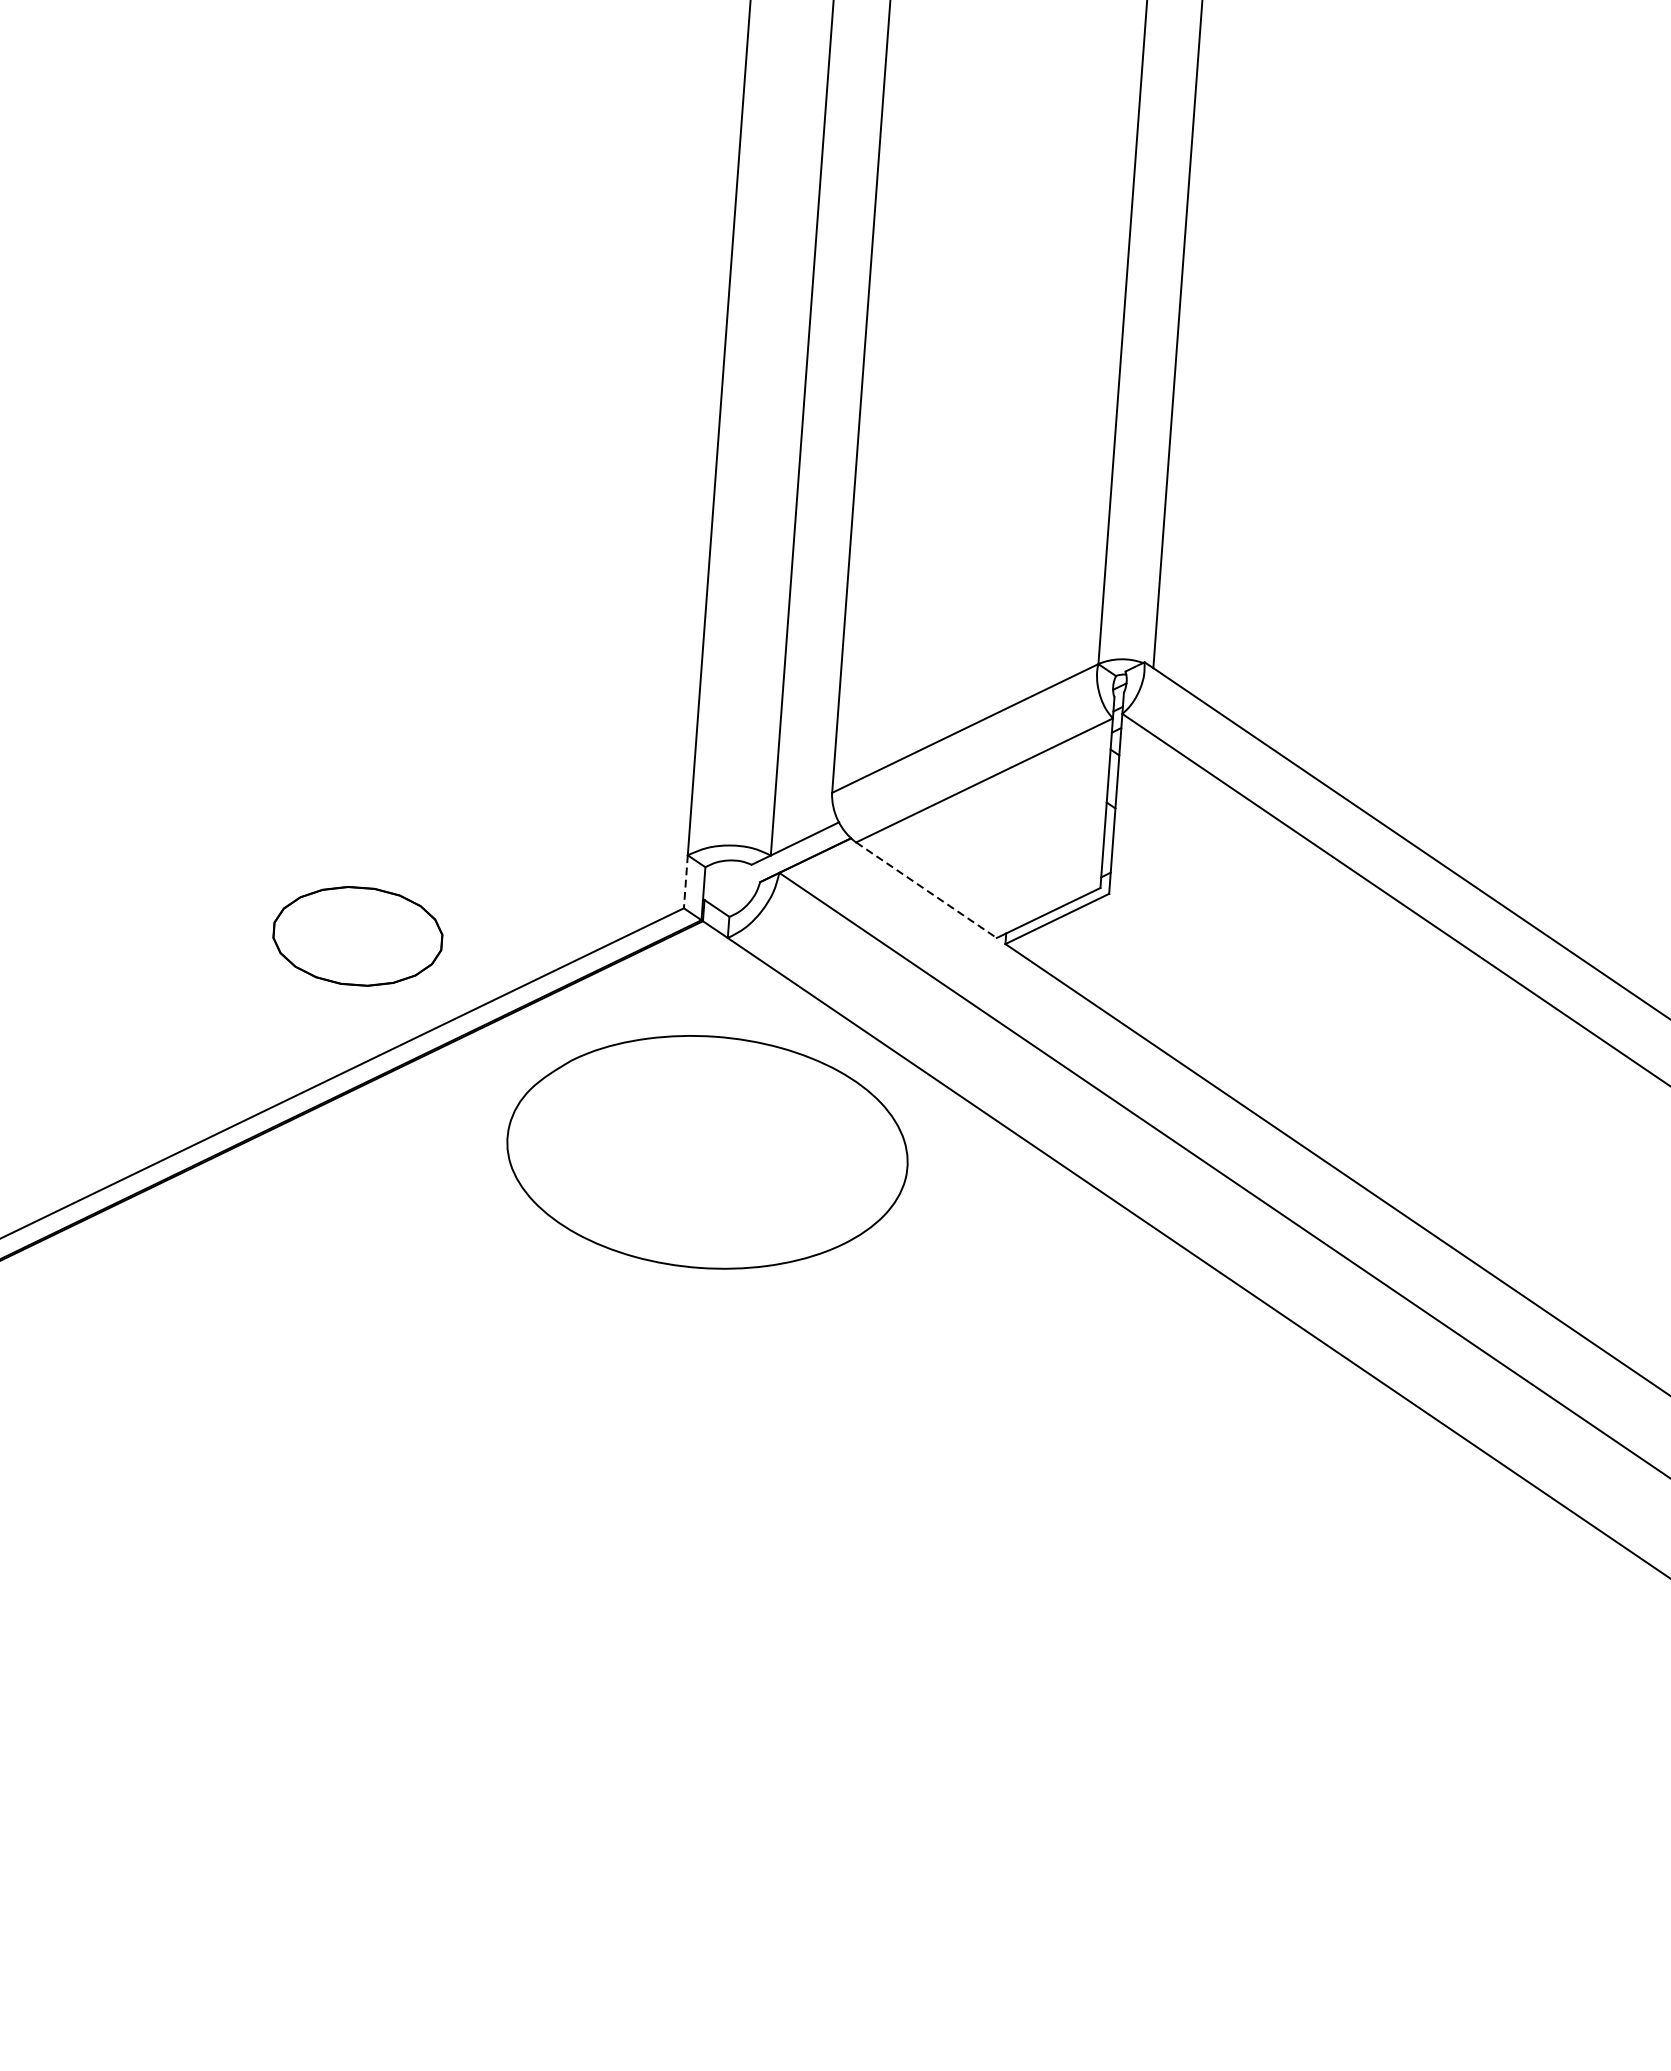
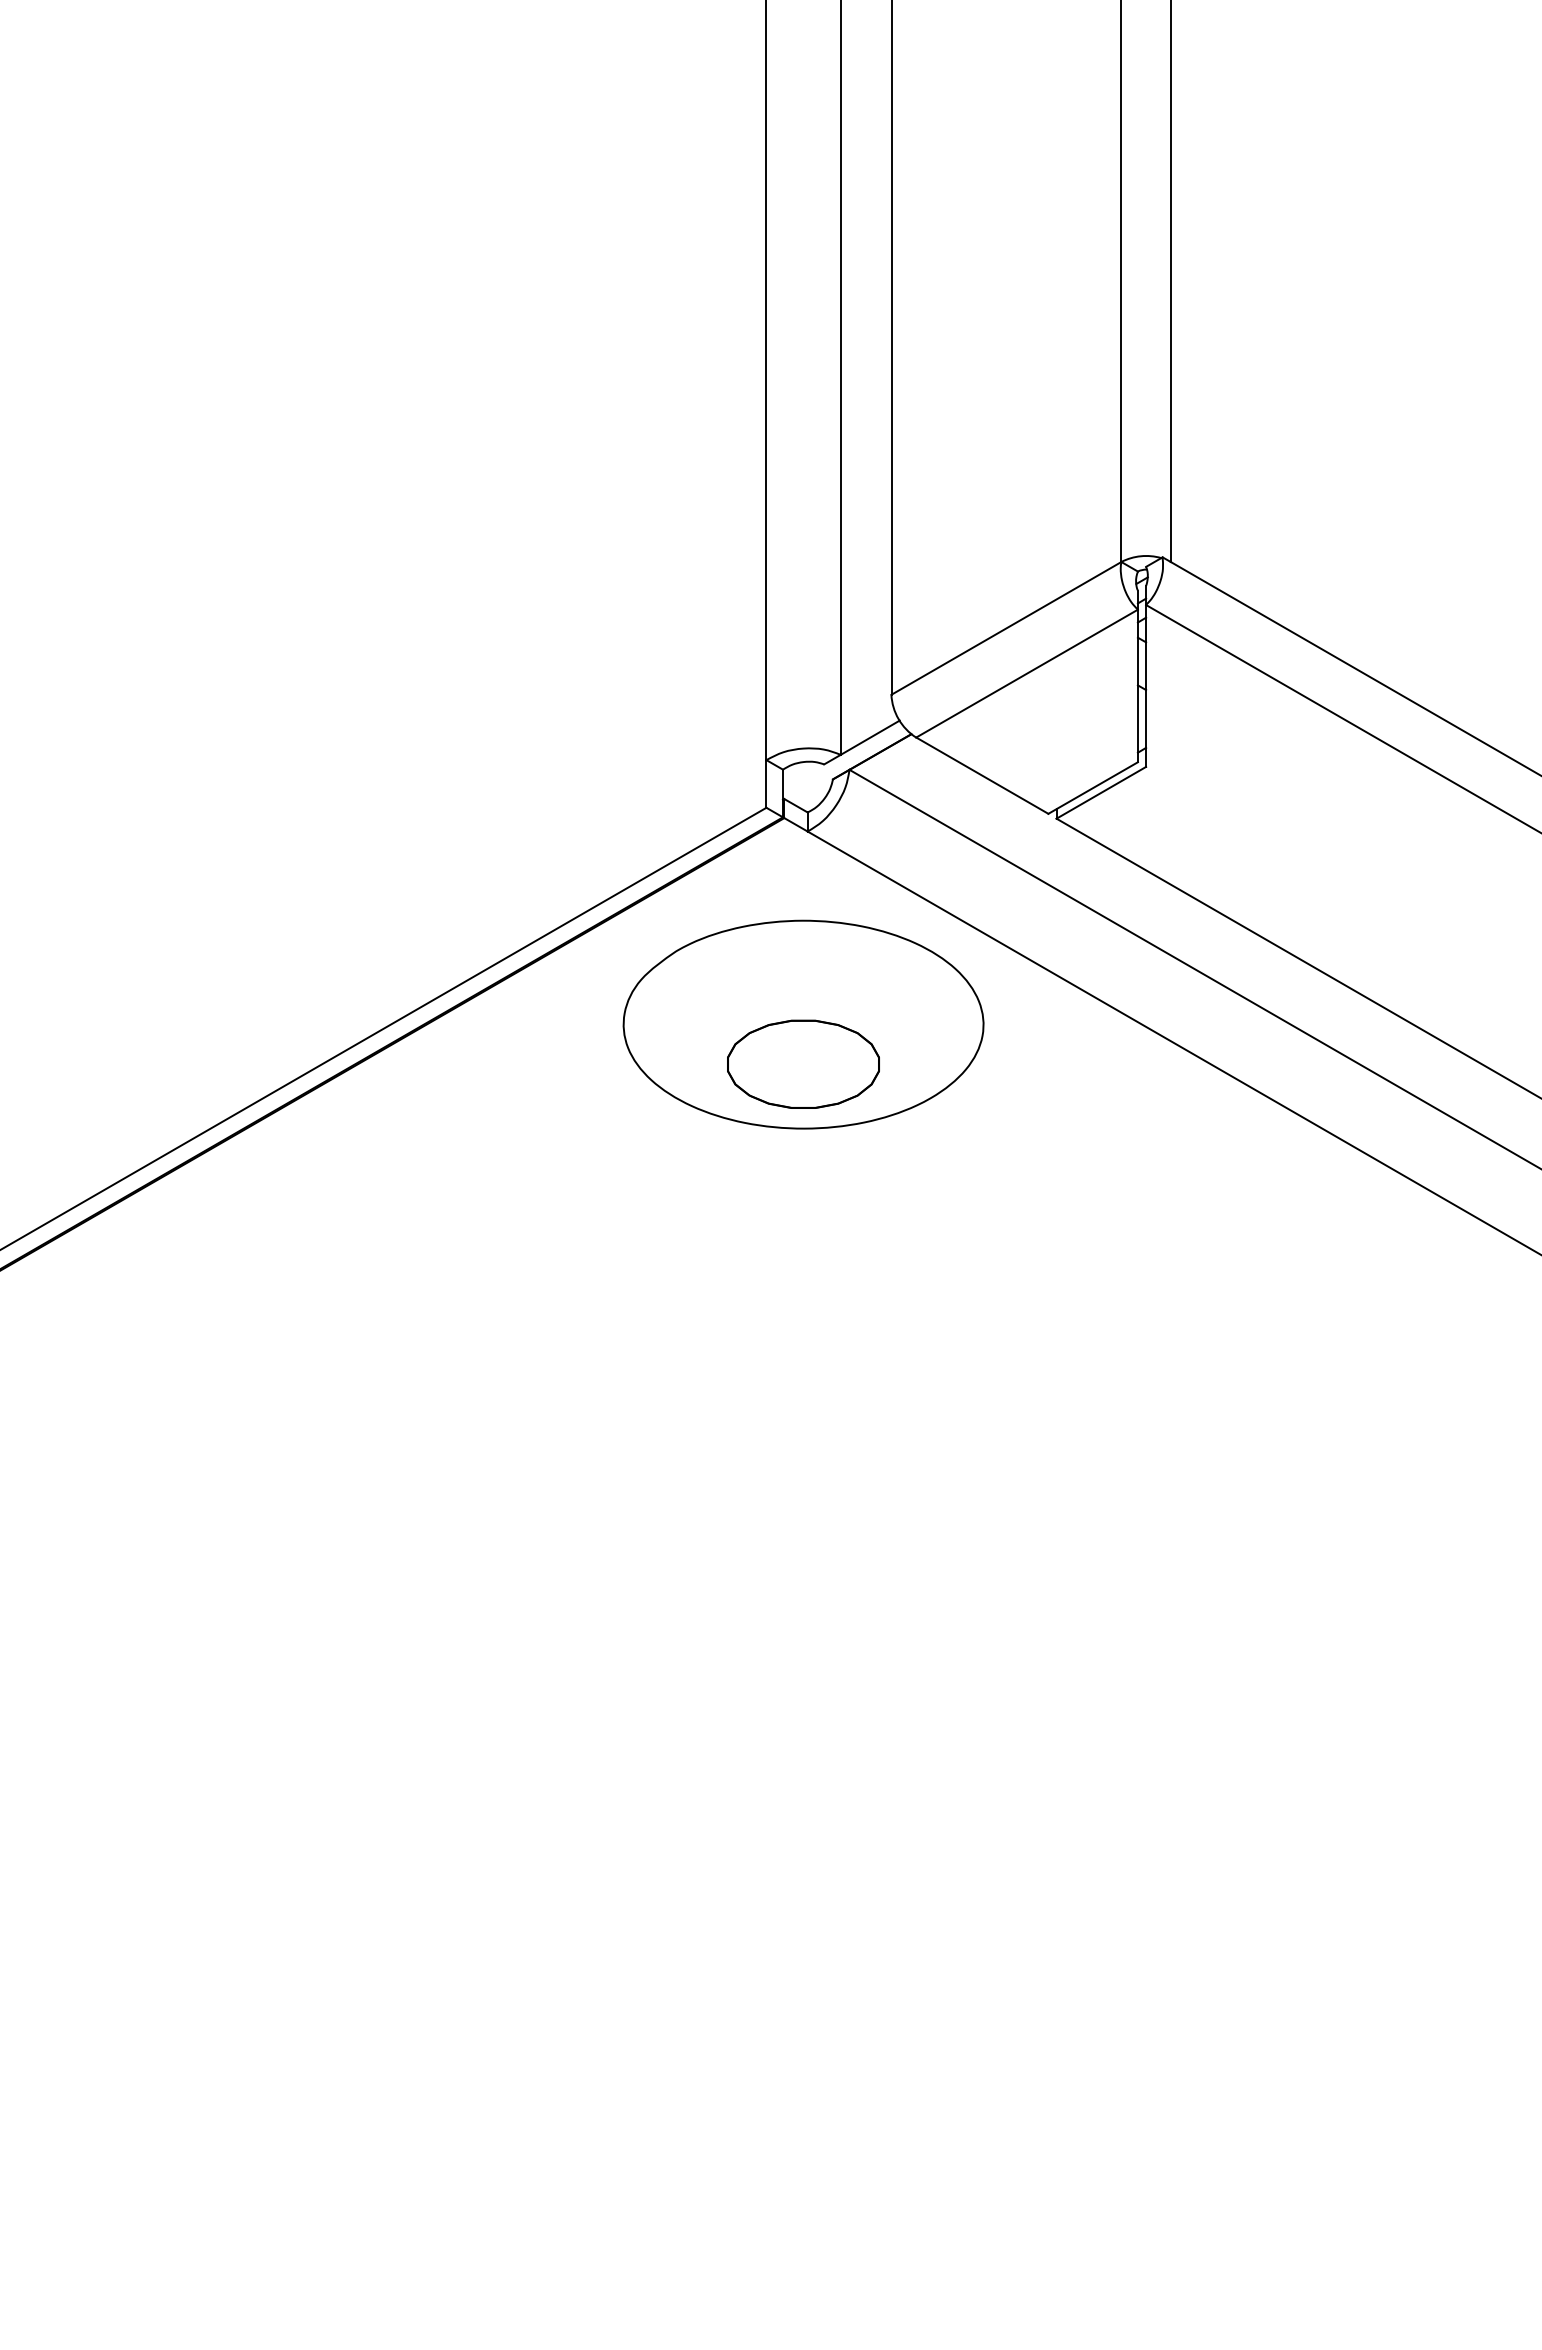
line: (685, 881) -> (766, 783), dashed -> solid
line: (926, 890) -> (982, 775), dashed -> solid
part: (357, 935) -> (803, 1063), moved

